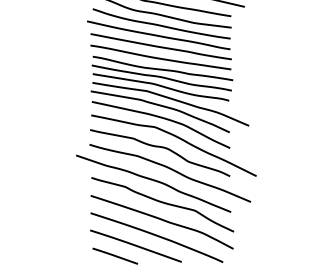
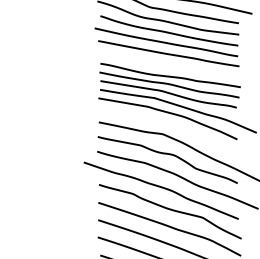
curve: (160, 57) -> (168, 64), removed
curve: (163, 119) -> (171, 126), removed

